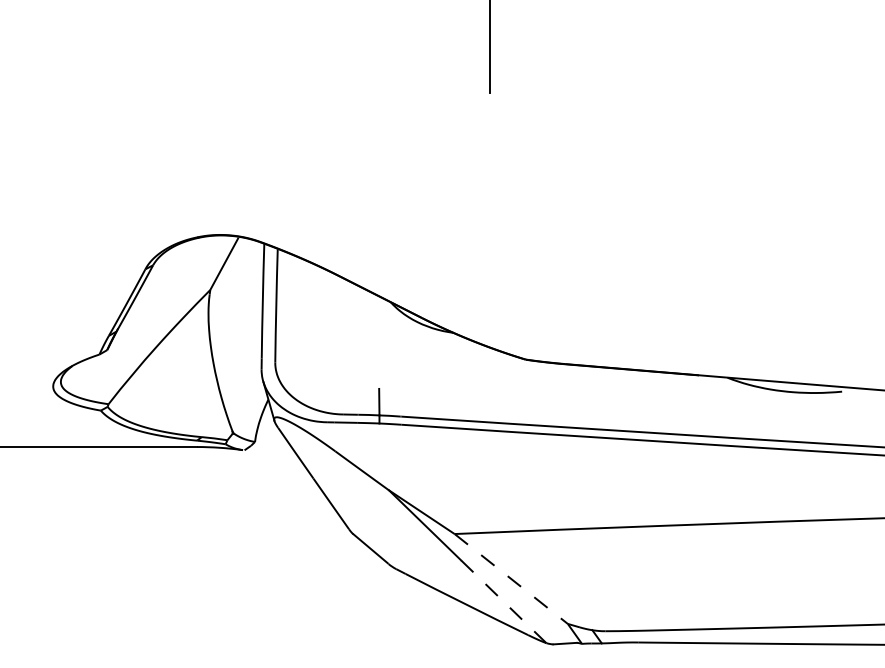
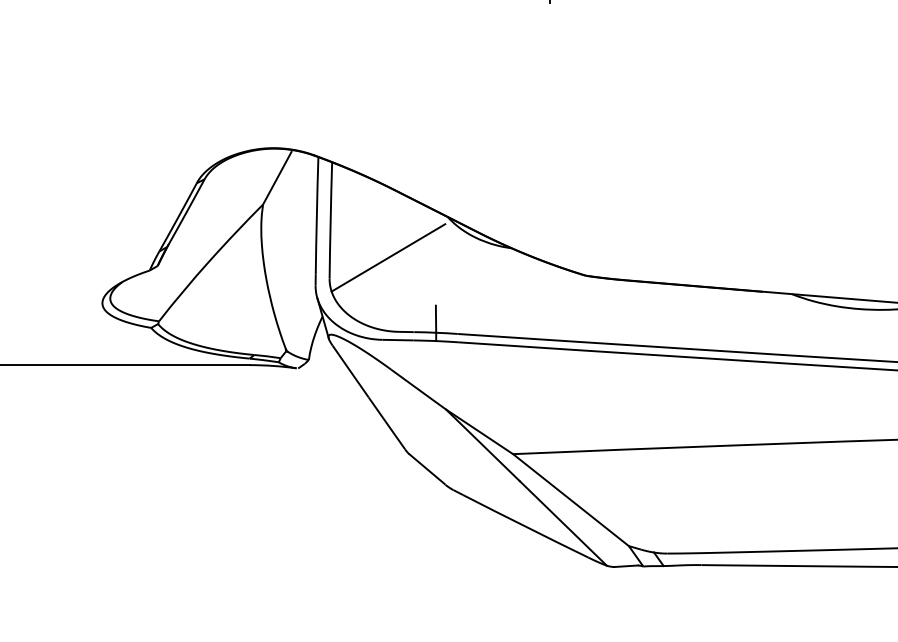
line: (332, 342) -> (388, 258), added
line: (511, 579) -> (571, 500), dashed -> solid
line: (503, 601) -> (563, 523), dashed -> solid

